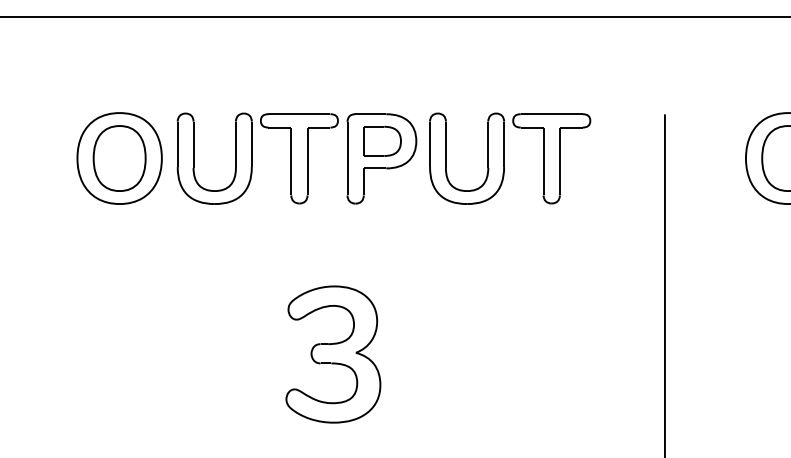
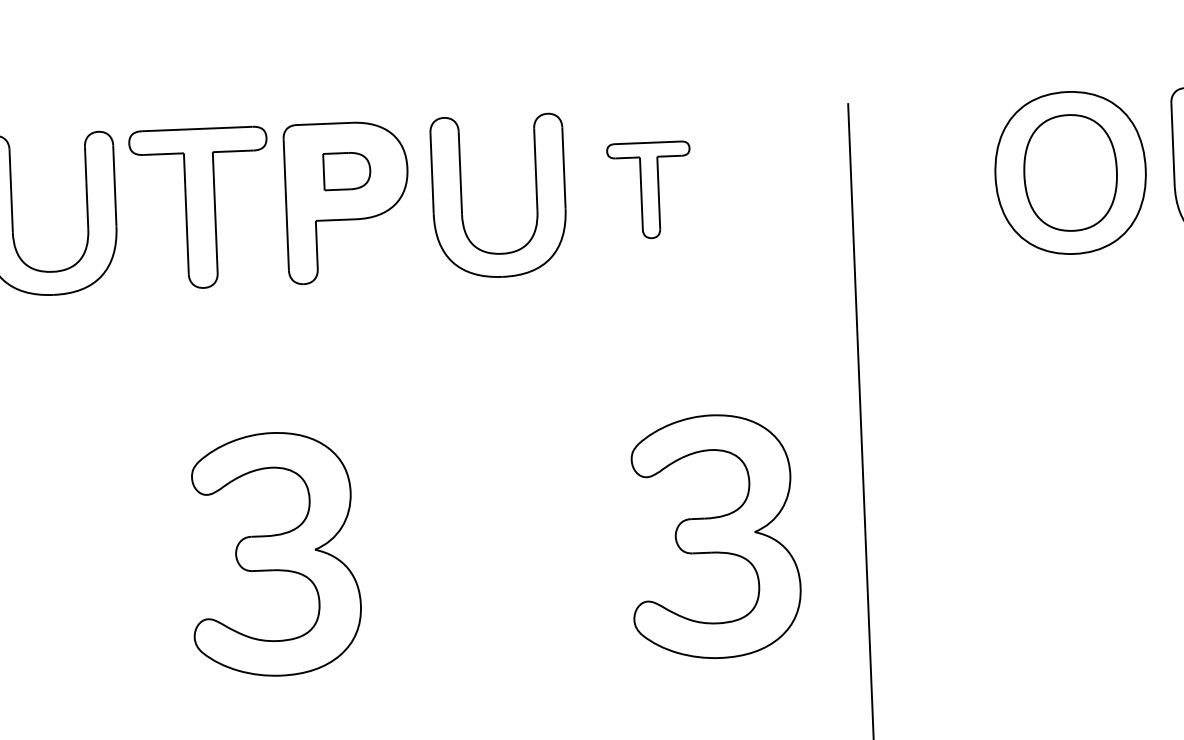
part: (382, 140) -> (347, 169), size x0.7
part: (551, 158) -> (649, 189), size x0.6
part: (580, 354) -> (714, 536), added

